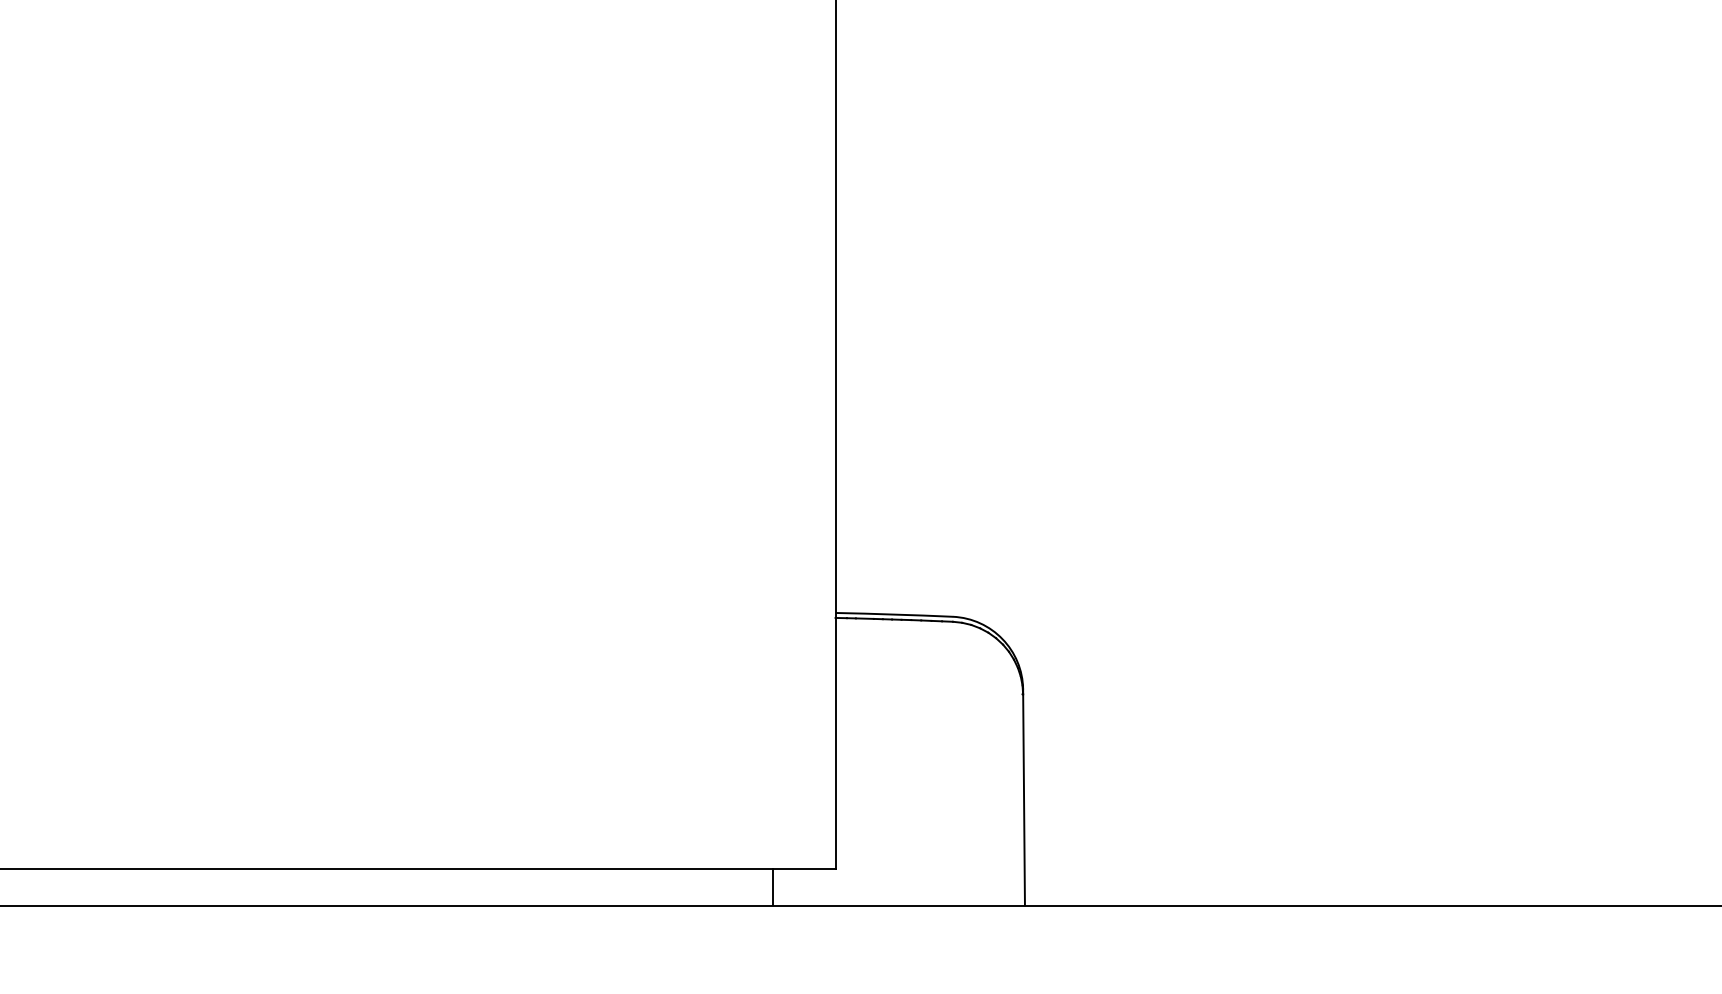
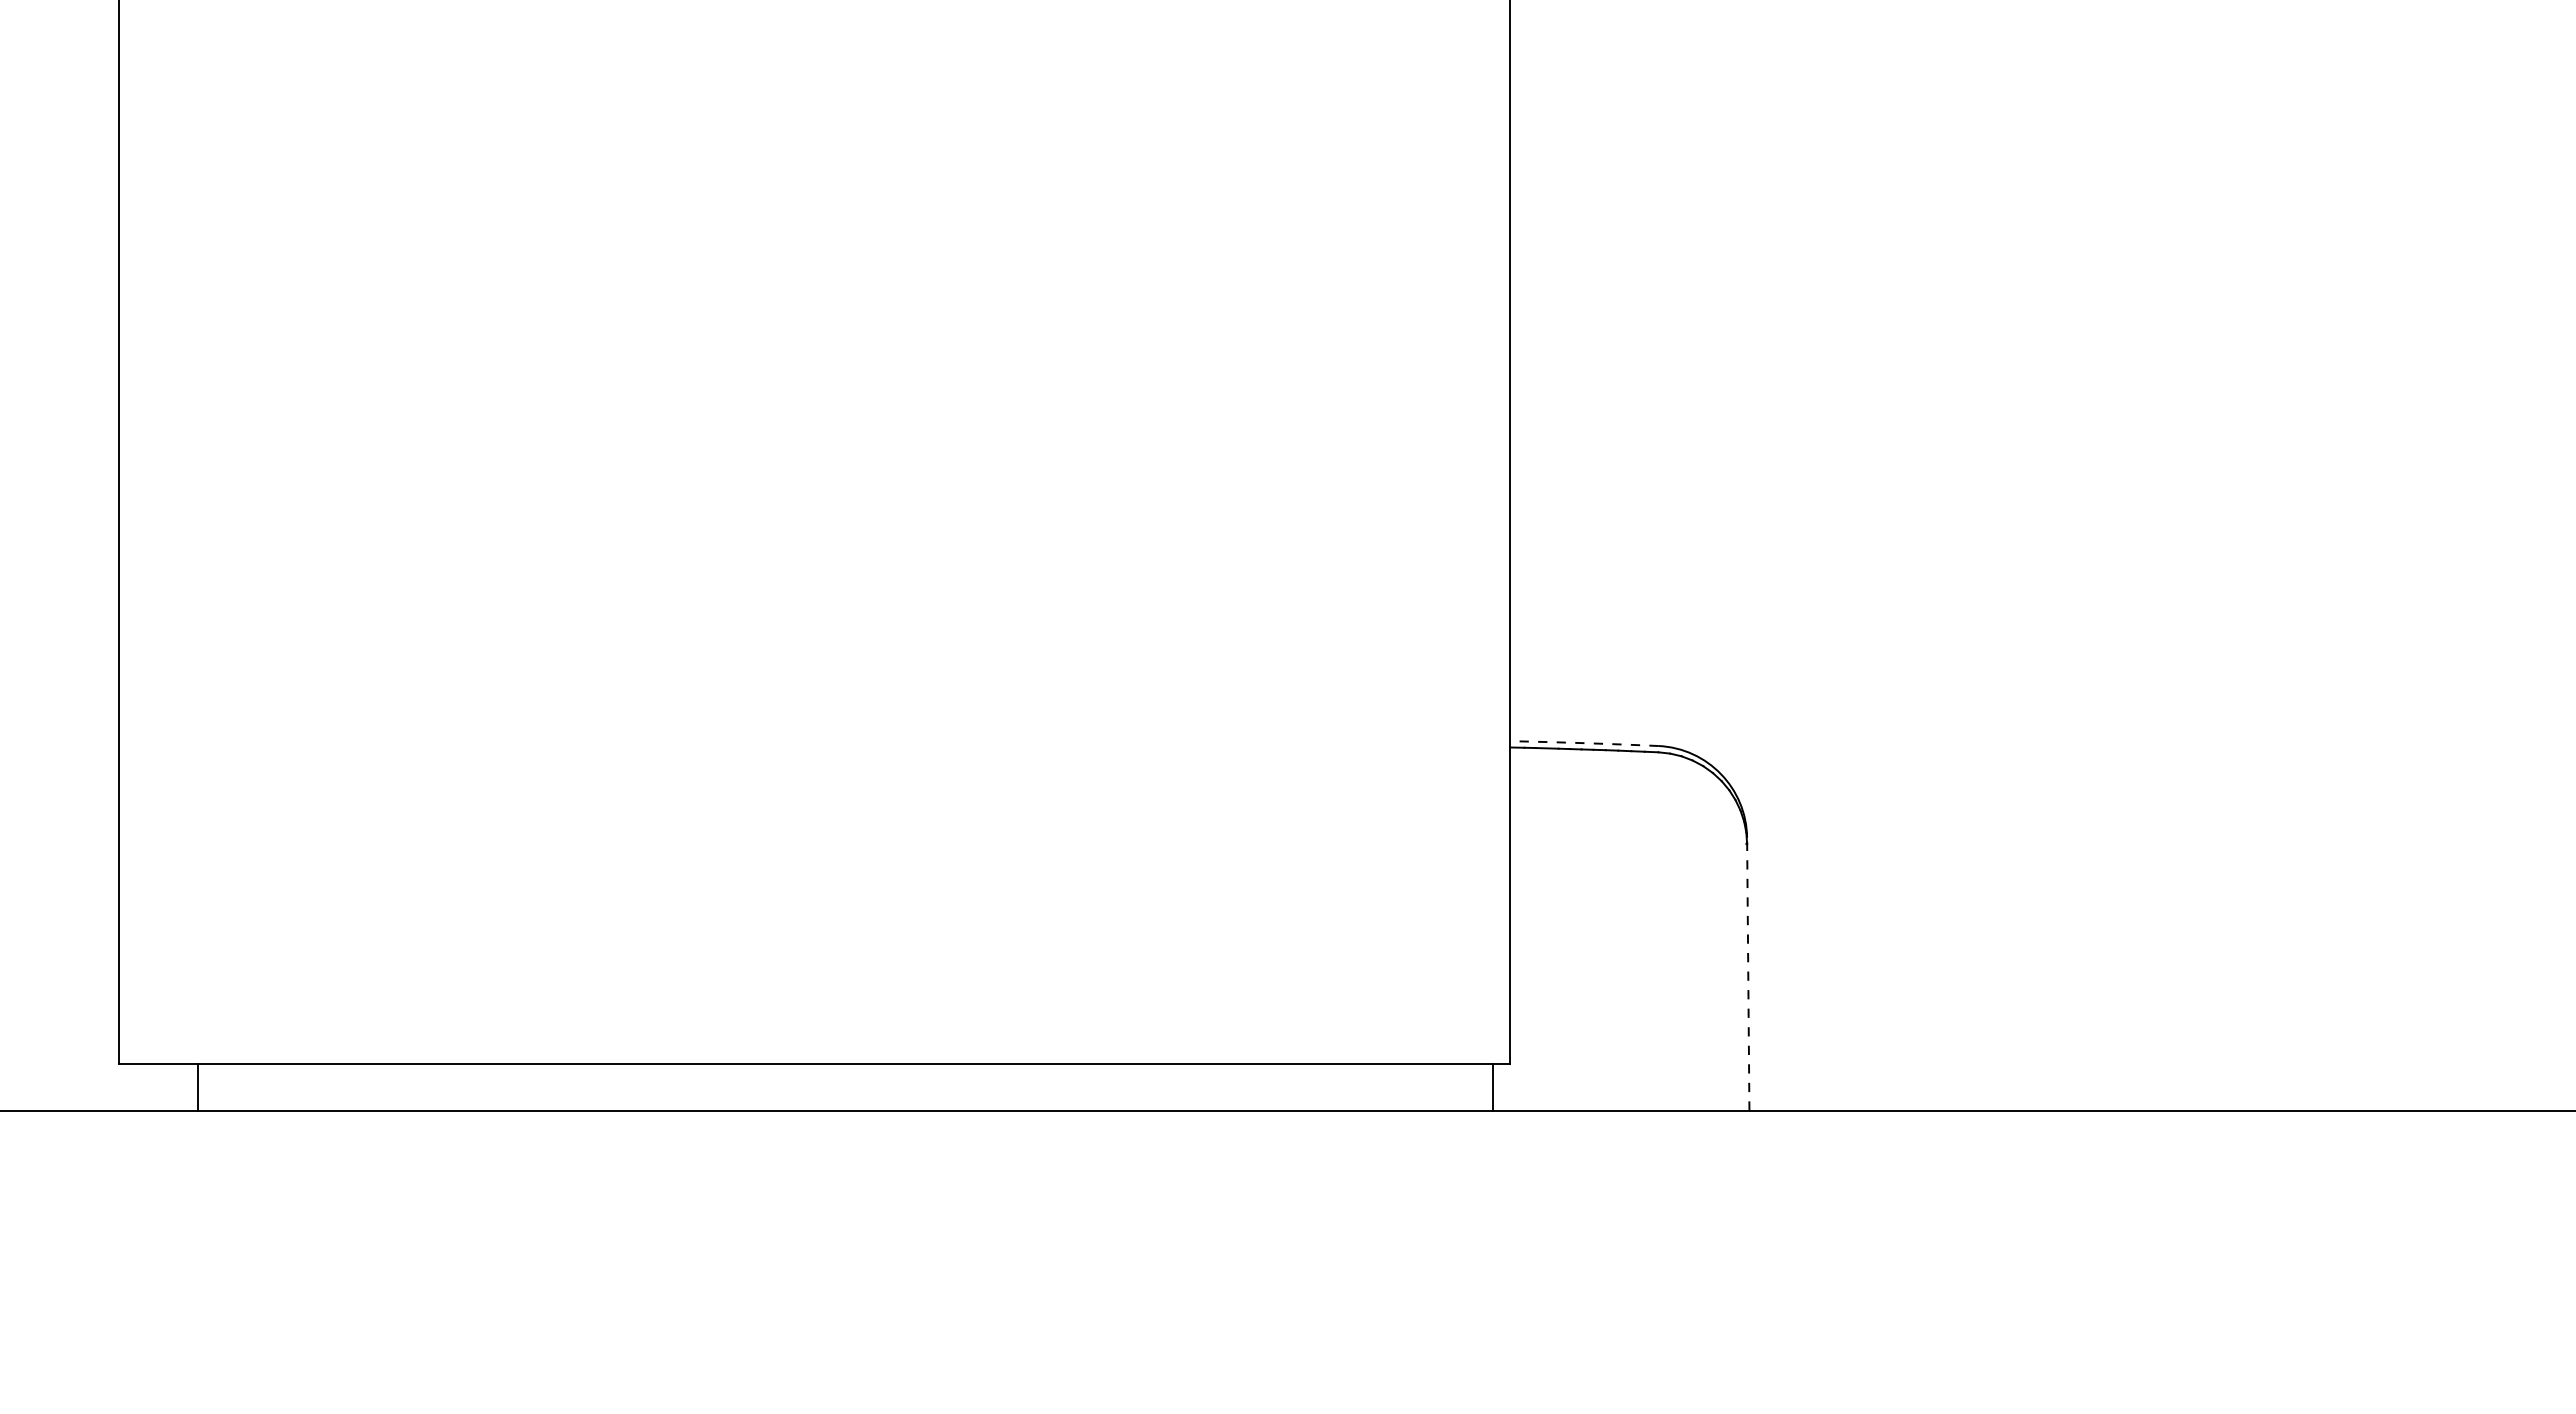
arc: (894, 614) -> (1584, 743), solid -> dashed
line: (1024, 796) -> (1748, 973), solid -> dashed
line: (773, 887) -> (1493, 1087), moved

